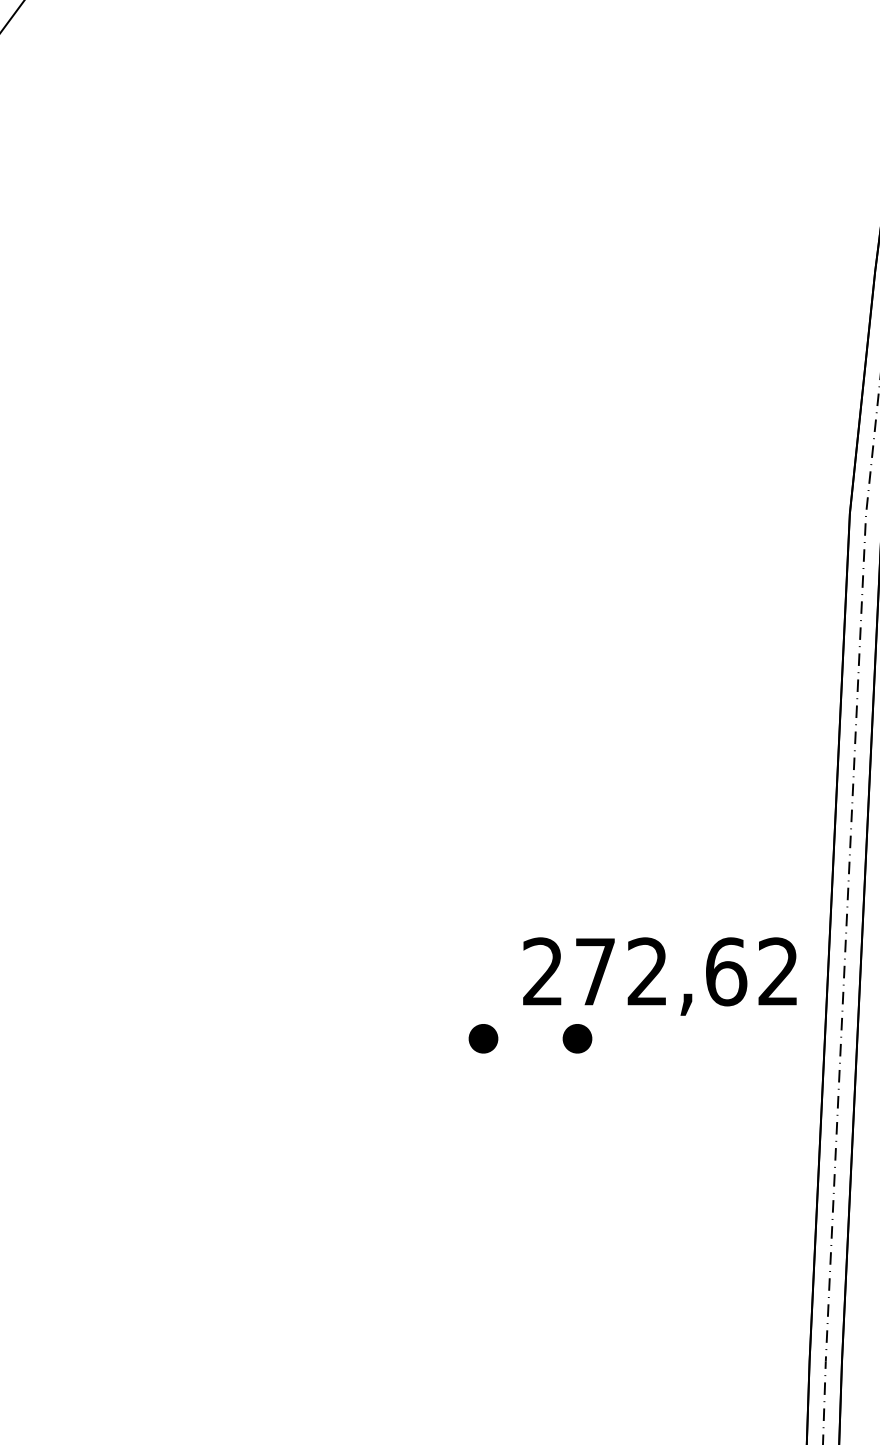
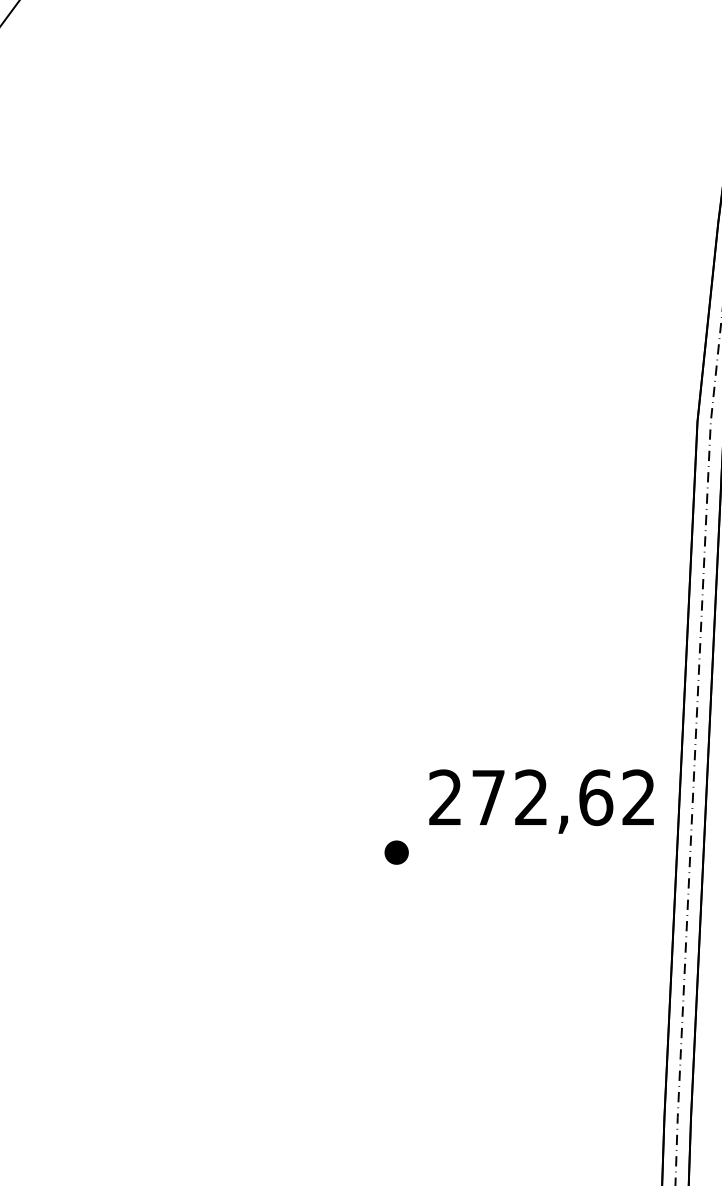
part: (577, 1038) -> (473, 852), removed

